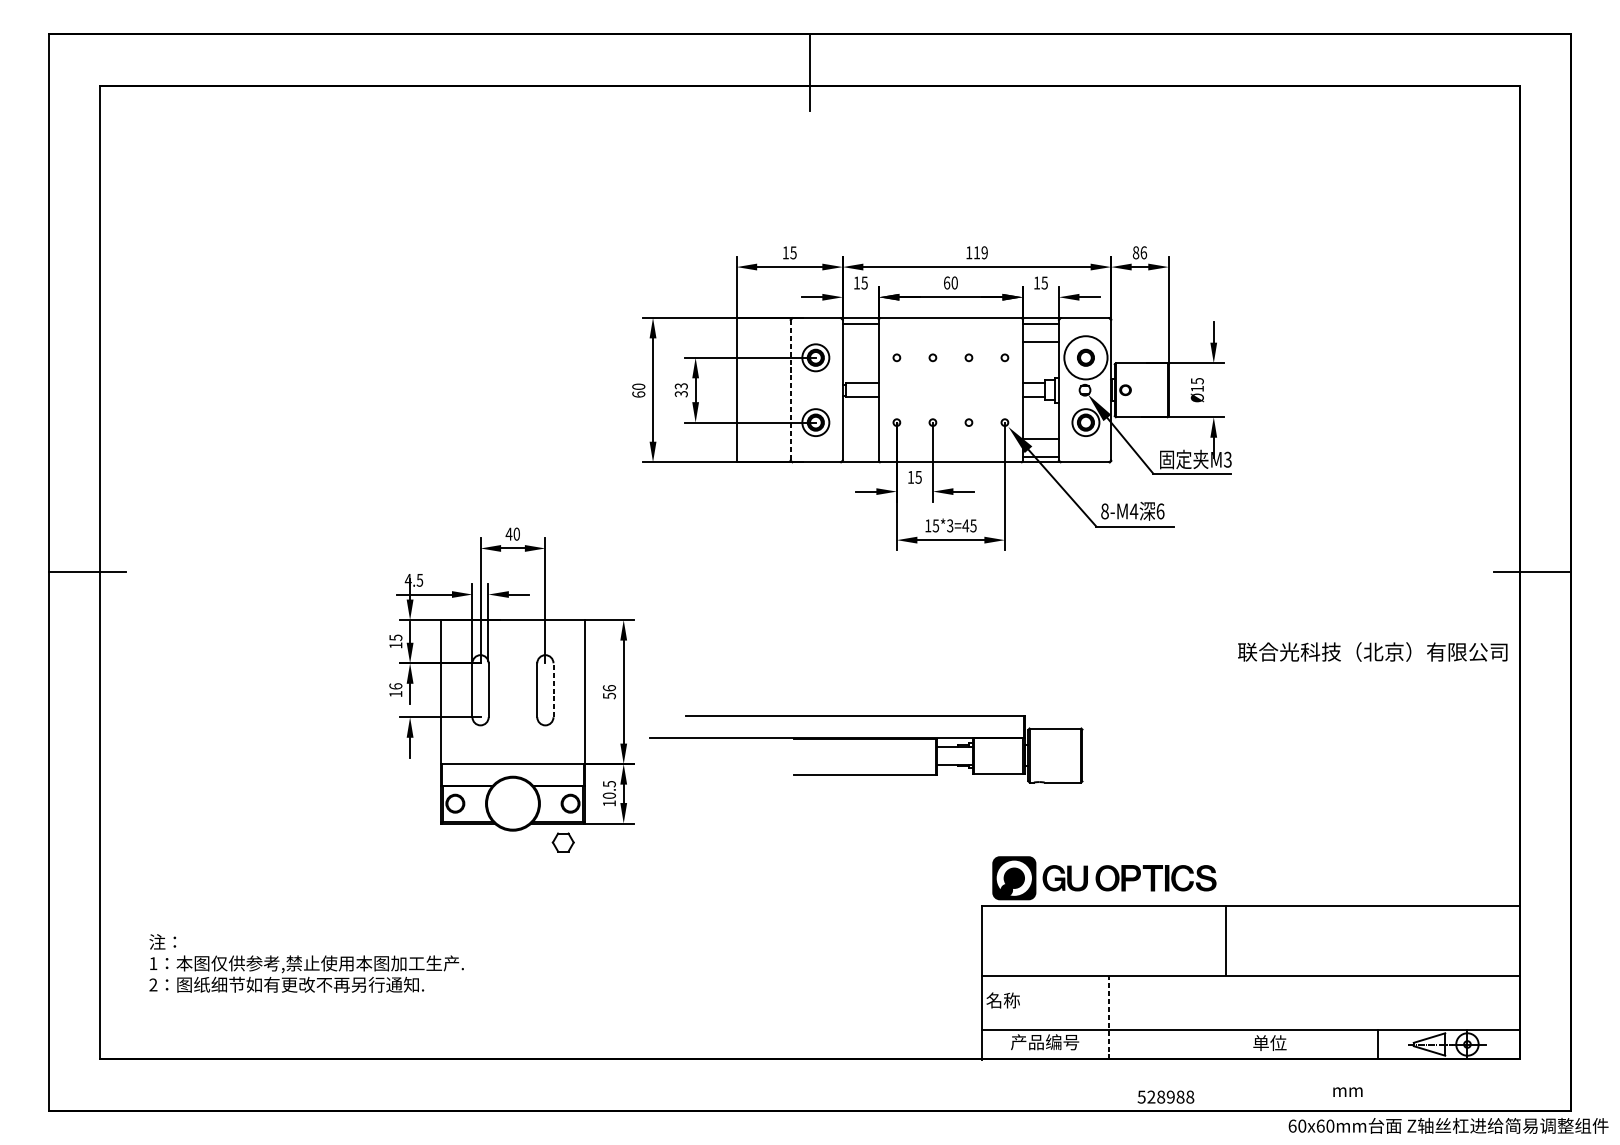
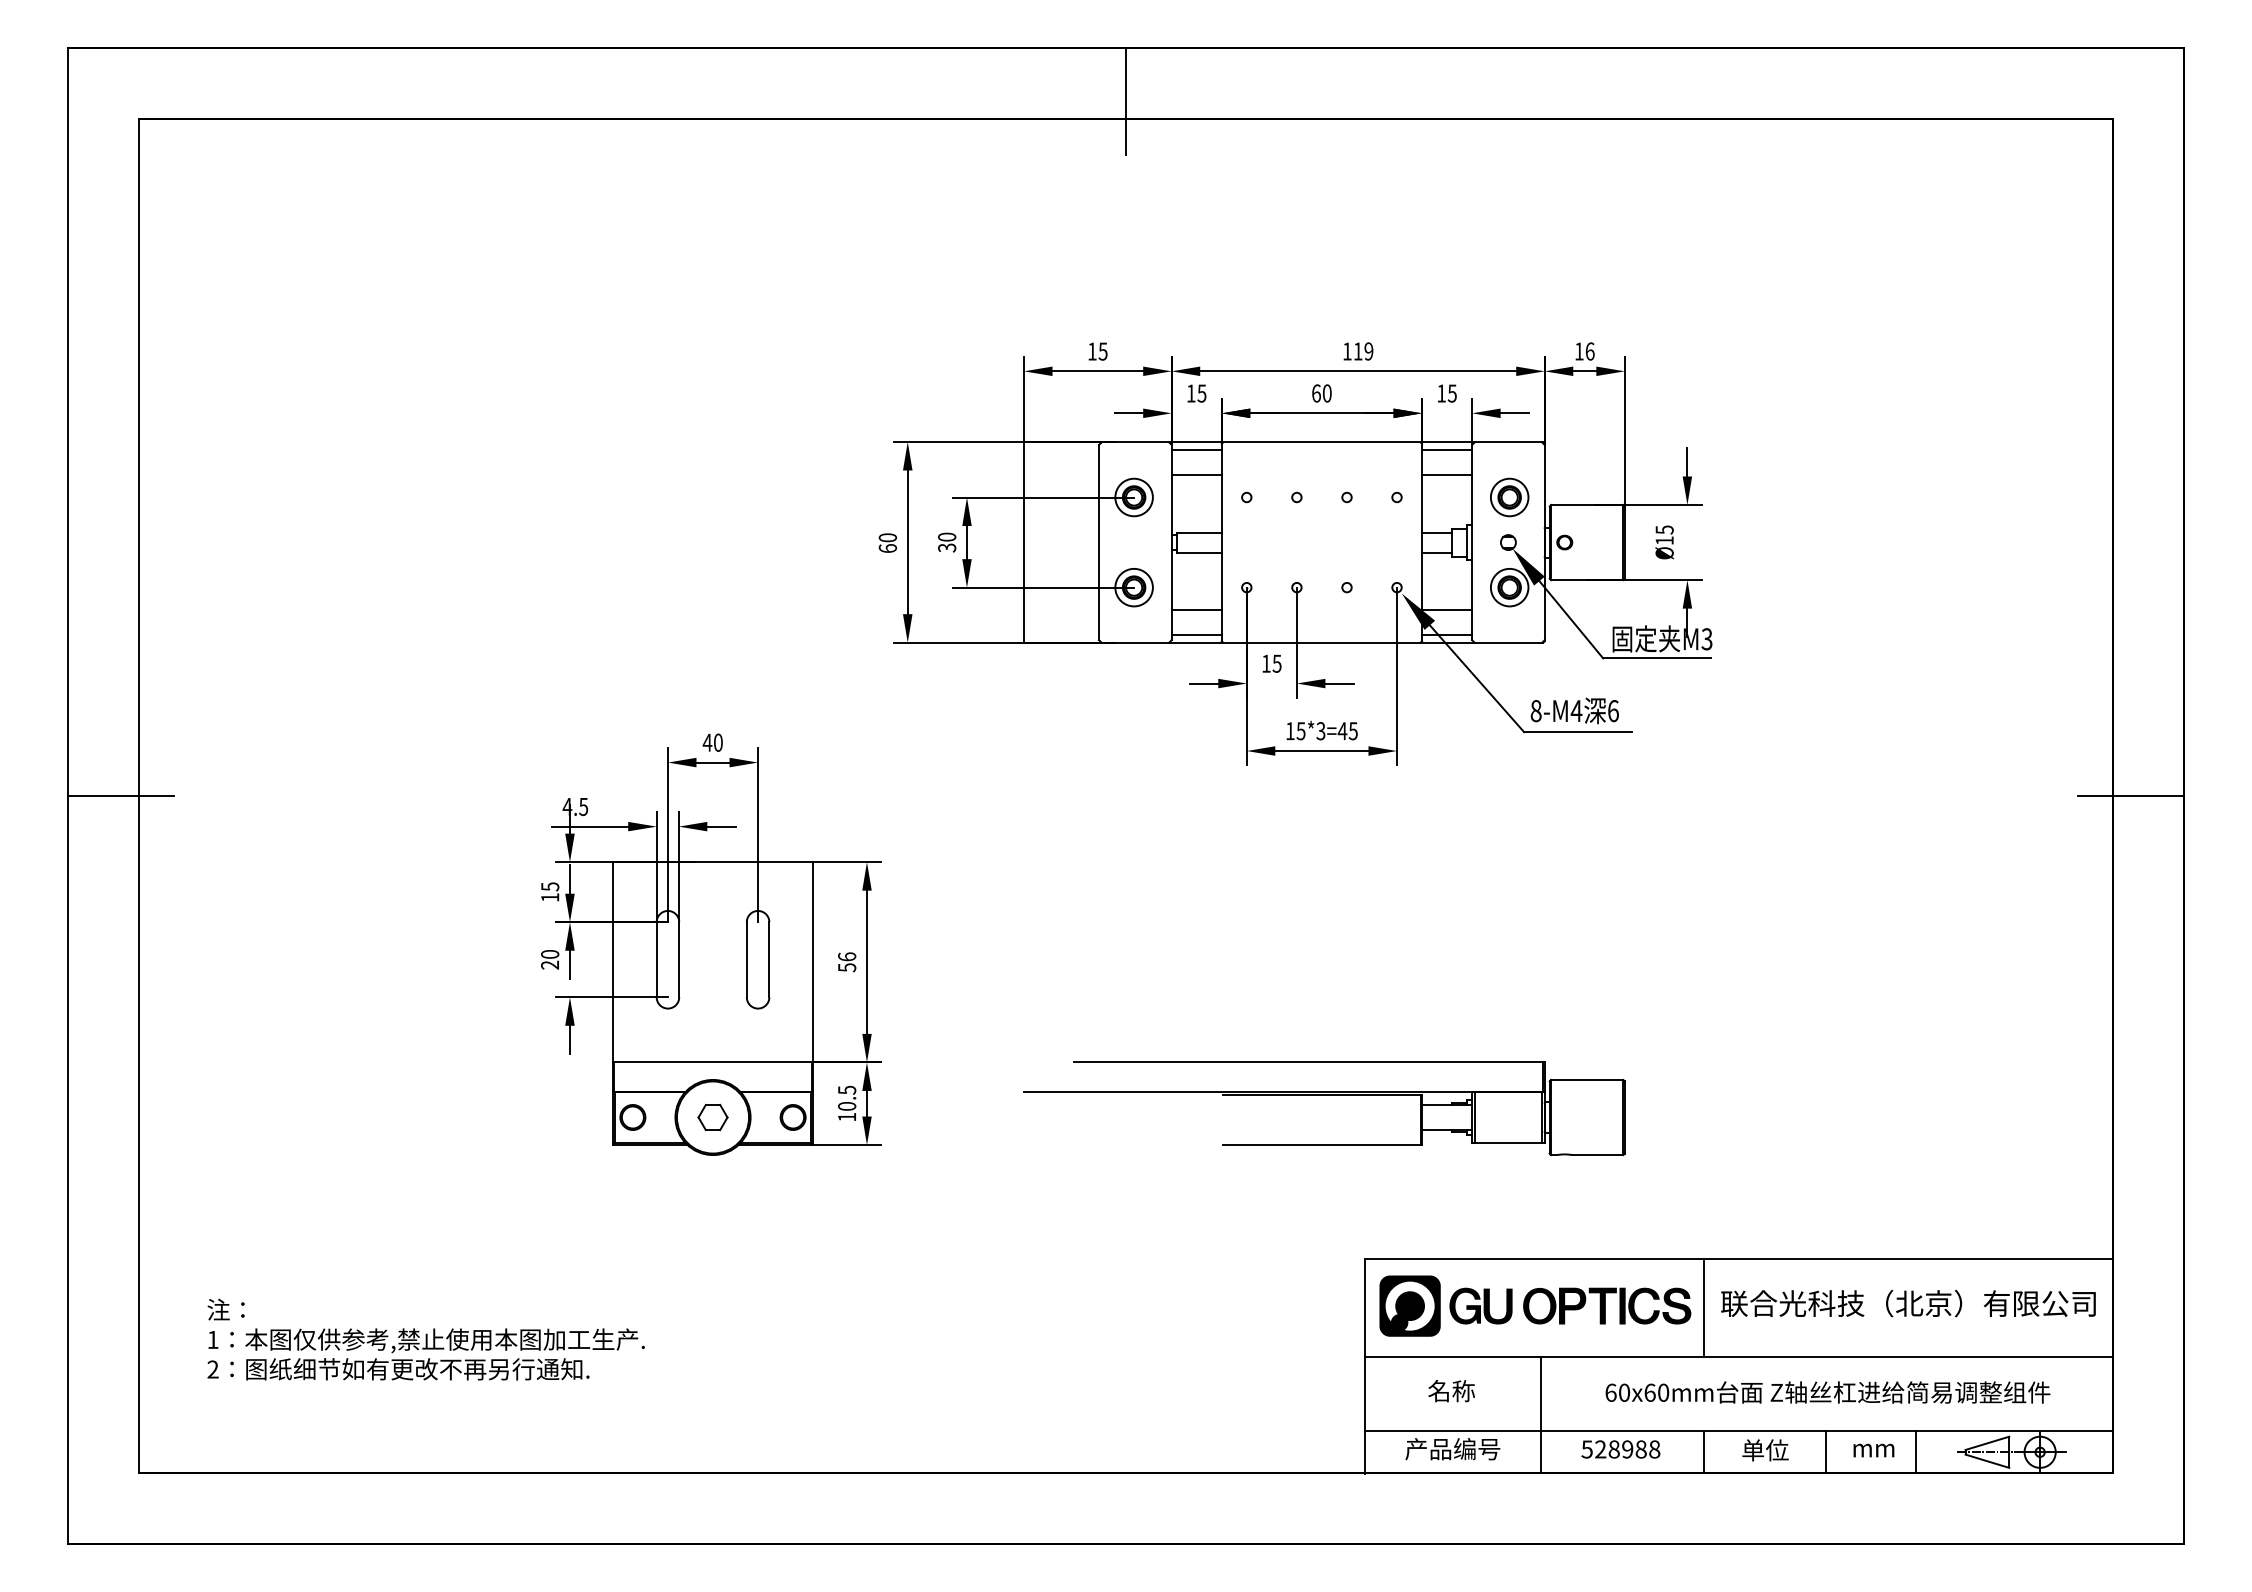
text: (1136, 252) -> (1579, 351), 86 -> 16
line: (860, 341) -> (1196, 474), added
circle: (1085, 357) -> (1509, 497), size x0.62
text: (681, 385) -> (947, 536), 33 -> 30
line: (790, 390) -> (1099, 542), dashed -> solid
line: (860, 439) -> (1196, 610), added
line: (860, 457) -> (1196, 635), added
text: (1372, 651) -> (1908, 1303), moved
text: (396, 690) -> (550, 959), 16 -> 20
line: (553, 690) -> (769, 959), dashed -> solid
part: (866, 739) -> (1324, 1095), moved
part: (562, 842) -> (712, 1117), moved
part: (1104, 877) -> (1535, 1305), moved
text: (1003, 1000) -> (1451, 1391), moved
line: (1108, 1017) -> (1541, 1414), dashed -> solid
line: (1226, 1044) -> (1704, 1452), added
line: (1313, 1044) -> (1826, 1452), added
text: (1347, 1092) -> (1873, 1450), moved
text: (1165, 1097) -> (1620, 1449), moved
text: (1448, 1125) -> (1827, 1392), moved

